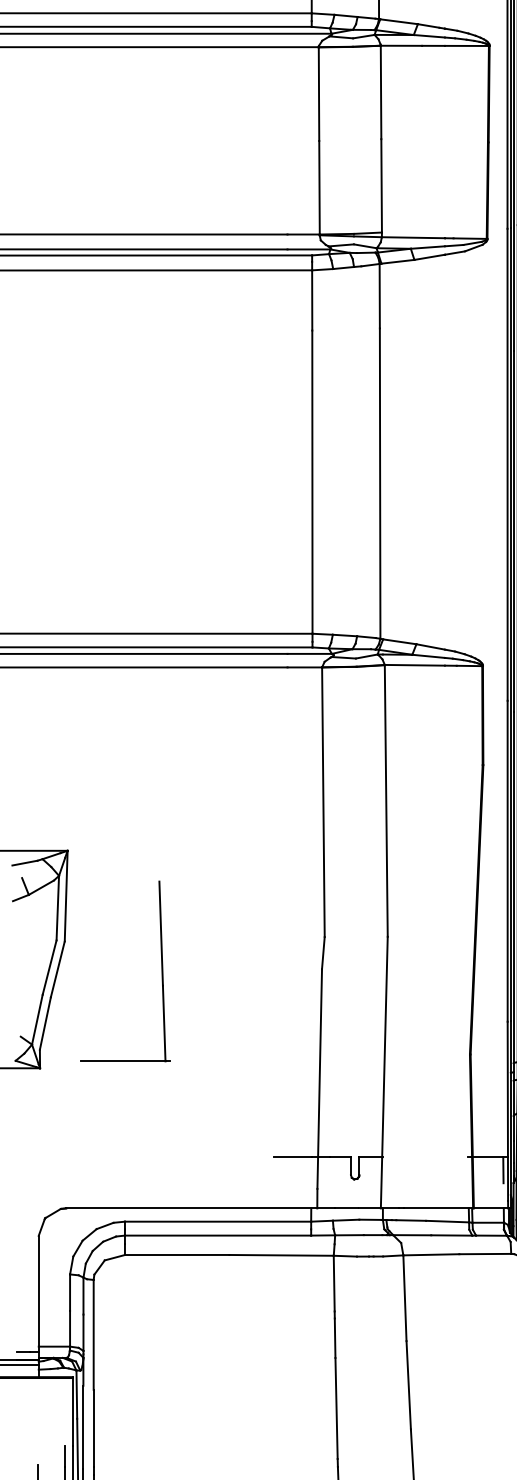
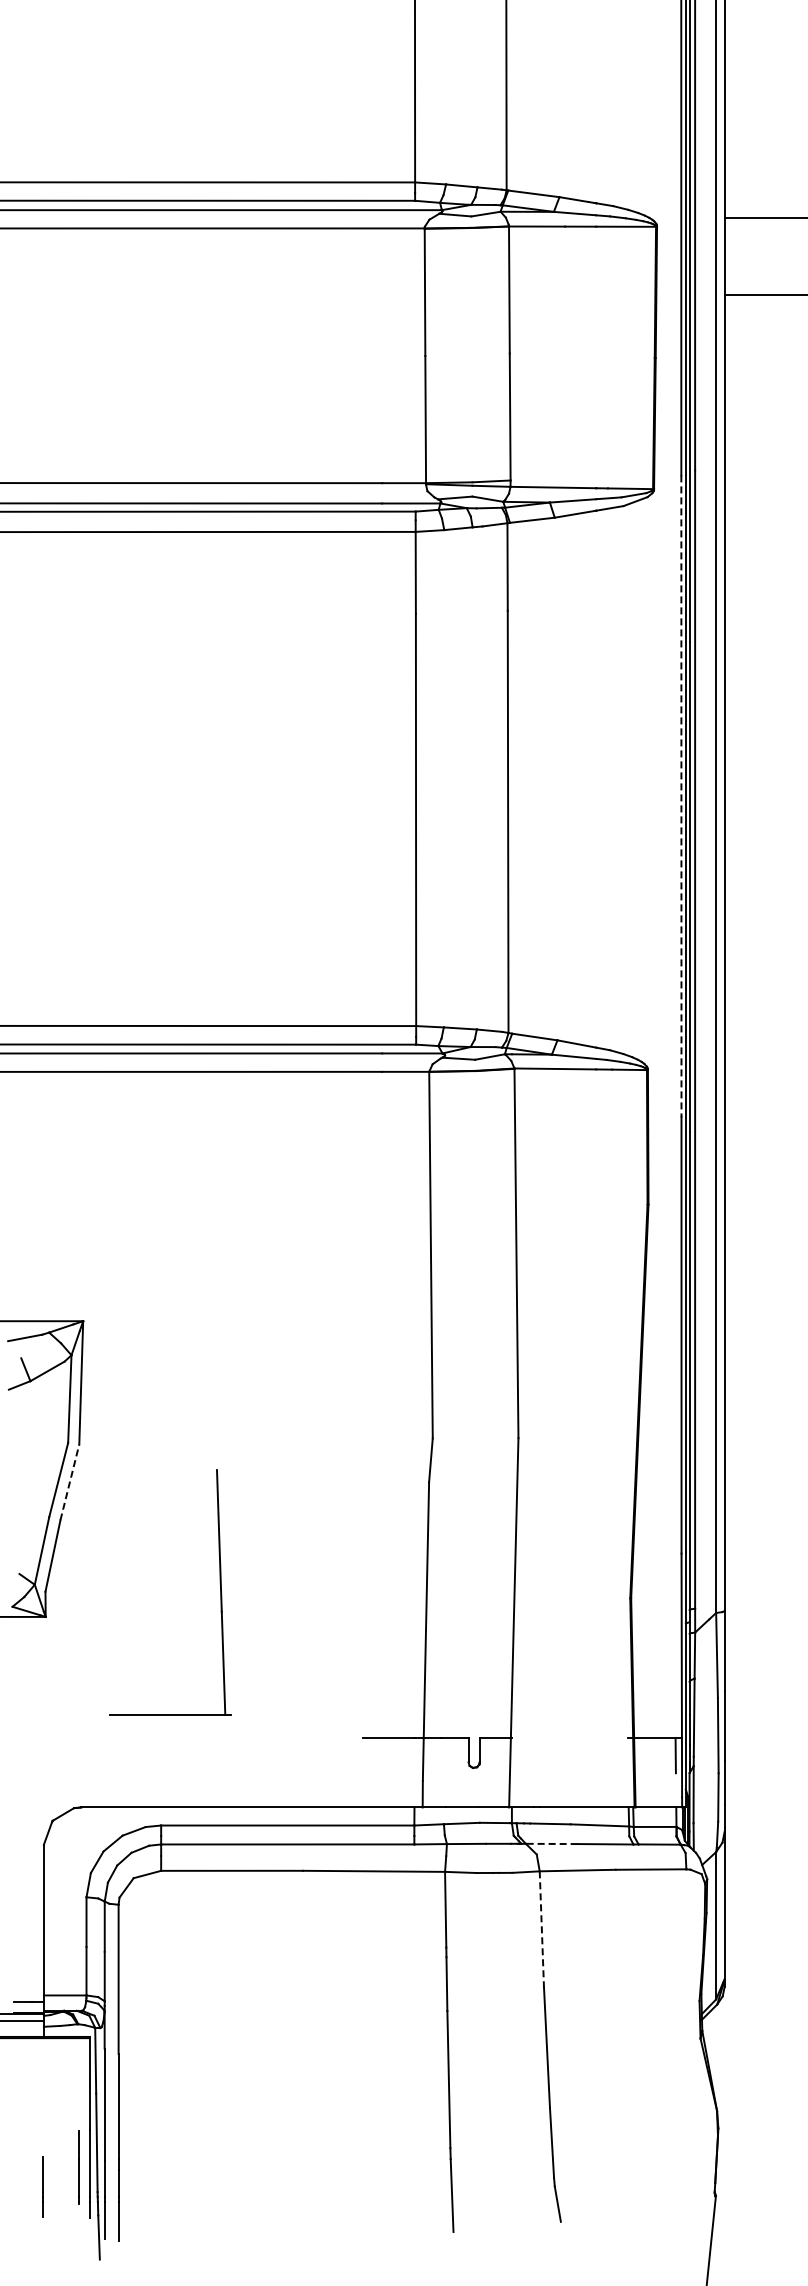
line: (507, 464) -> (681, 796), solid -> dashed
part: (161, 965) -> (219, 1583), moved
line: (57, 968) -> (69, 1481), solid -> dashed
line: (412, 1234) -> (551, 1843), solid -> dashed
line: (404, 1298) -> (541, 1930), solid -> dashed

